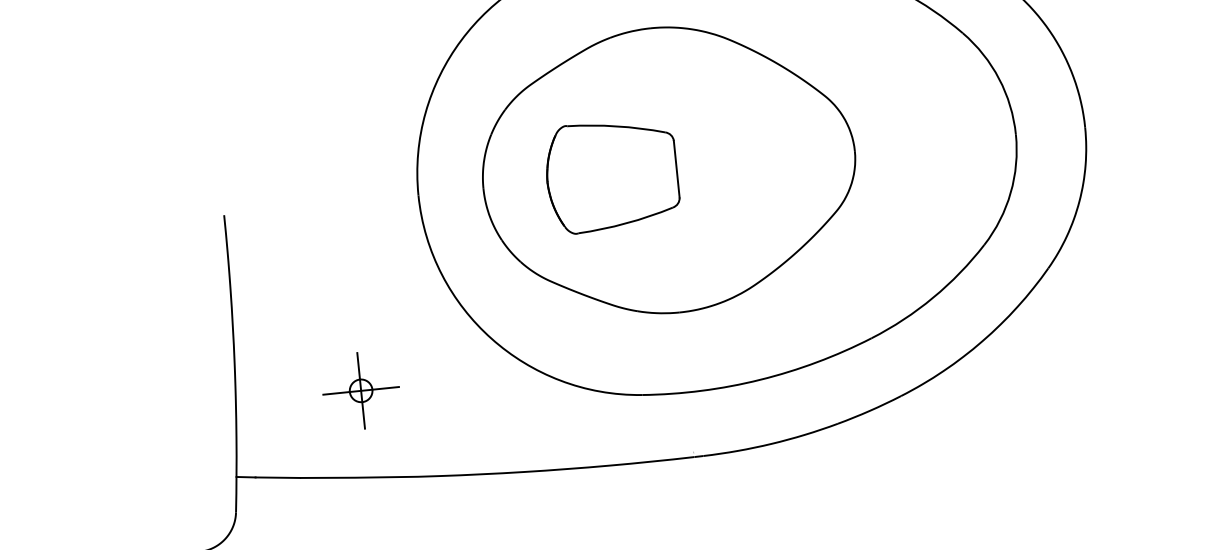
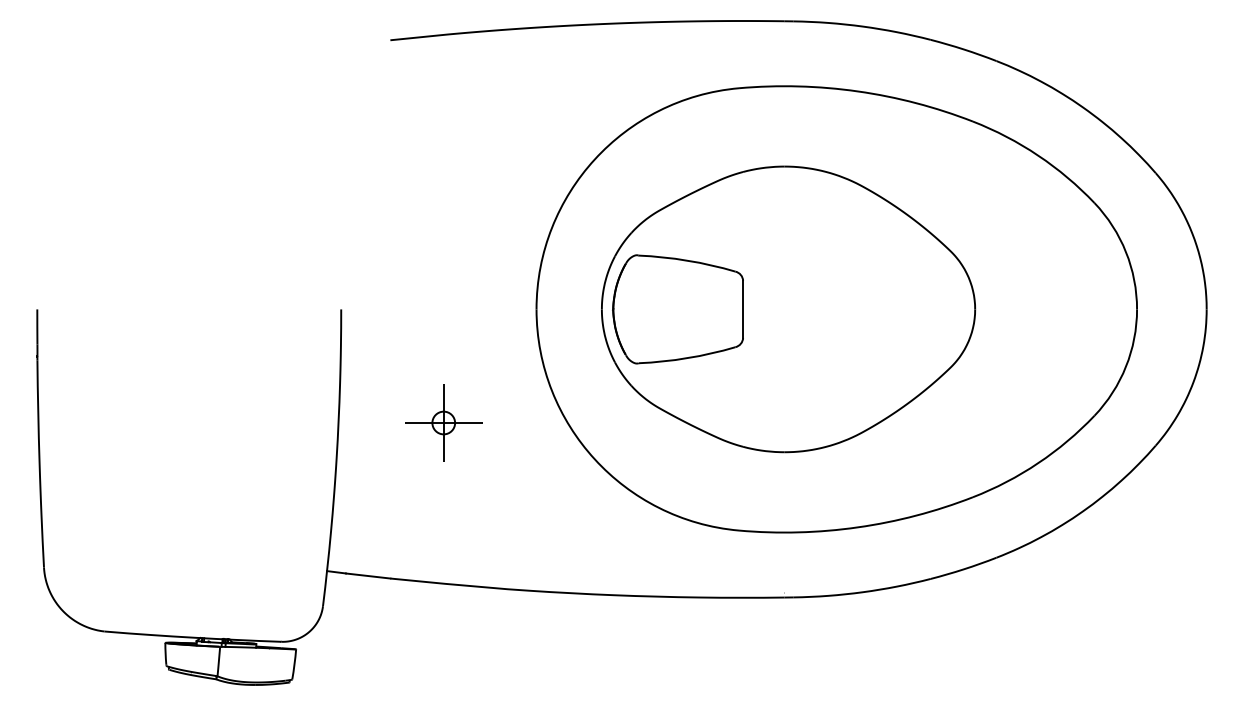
part: (611, 175) -> (677, 309), moved
part: (360, 390) -> (443, 422), moved

